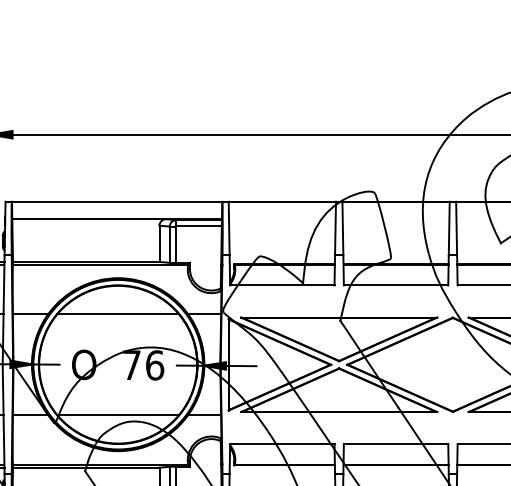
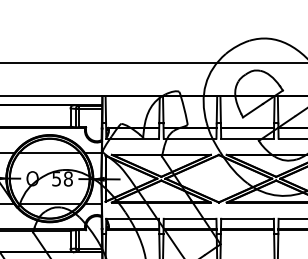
text: (143, 364) -> (62, 178), 76 -> 58

